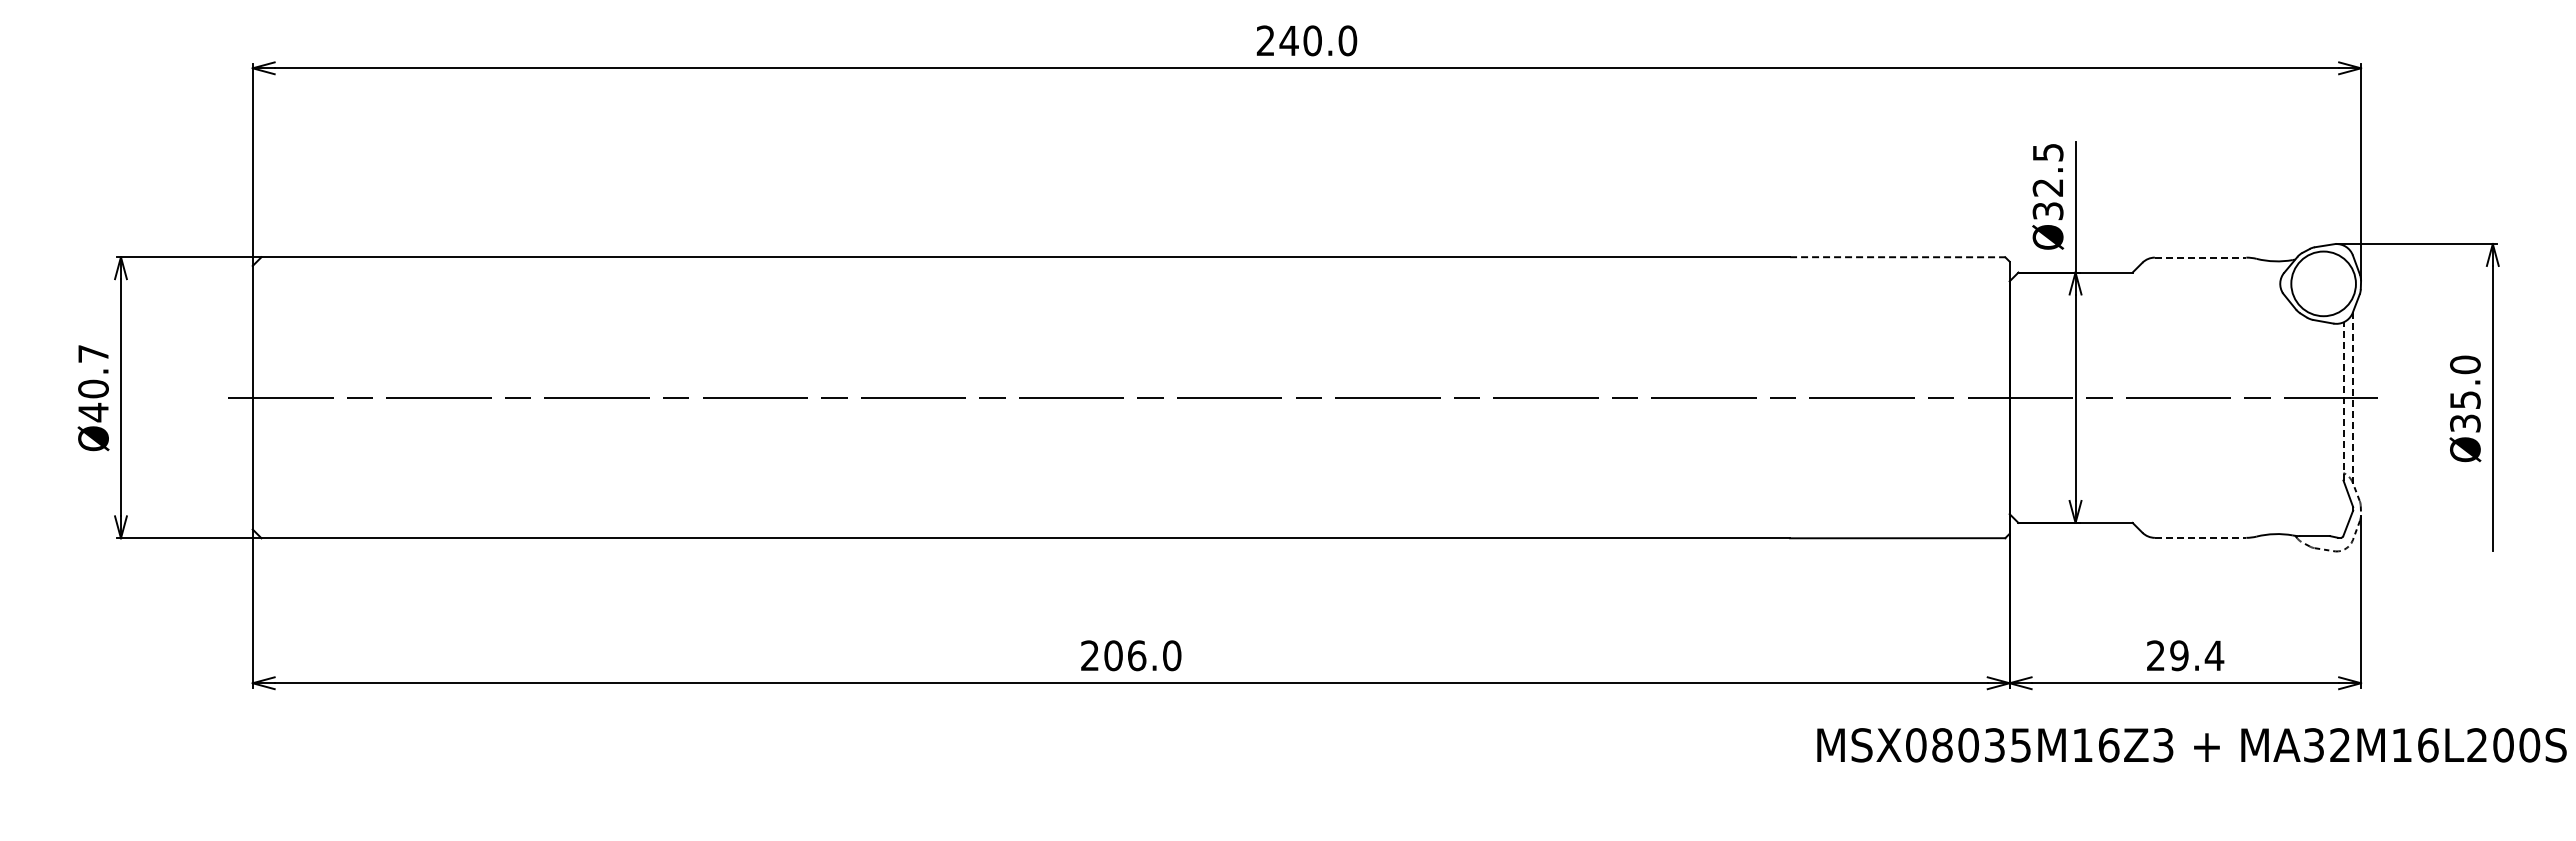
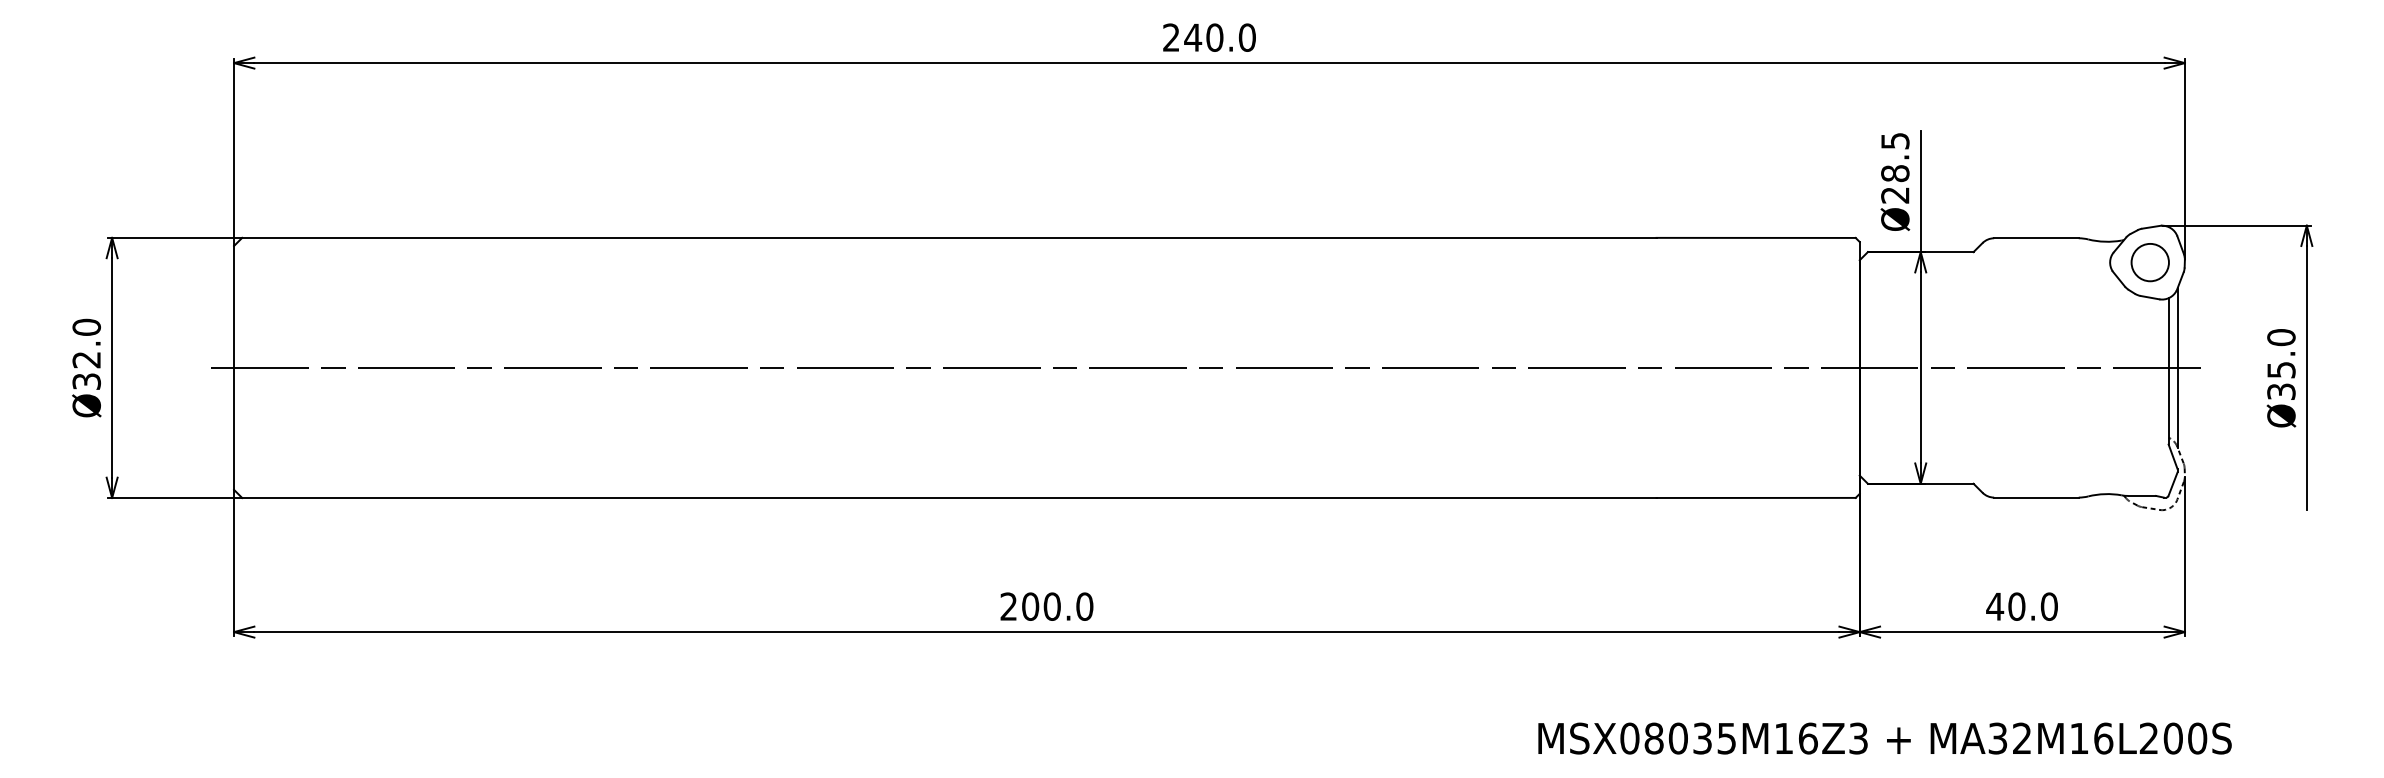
text: (2047, 199) -> (1894, 184), Ø32.5 -> Ø28.5
line: (1897, 257) -> (1755, 238), dashed -> solid
line: (2200, 257) -> (2036, 238), dashed -> solid
circle: (2323, 283) -> (2150, 262), size x0.62
text: (93, 383) -> (86, 354), Ø40.7 -> Ø32.0
line: (2353, 397) -> (2177, 367), dashed -> solid
line: (2343, 400) -> (2168, 370), dashed -> solid
line: (2200, 537) -> (2036, 497), dashed -> solid
text: (1136, 655) -> (1051, 606), 206.0 -> 200.0
text: (2185, 655) -> (2022, 606), 29.4 -> 40.0
text: (2191, 745) -> (1884, 738), moved

